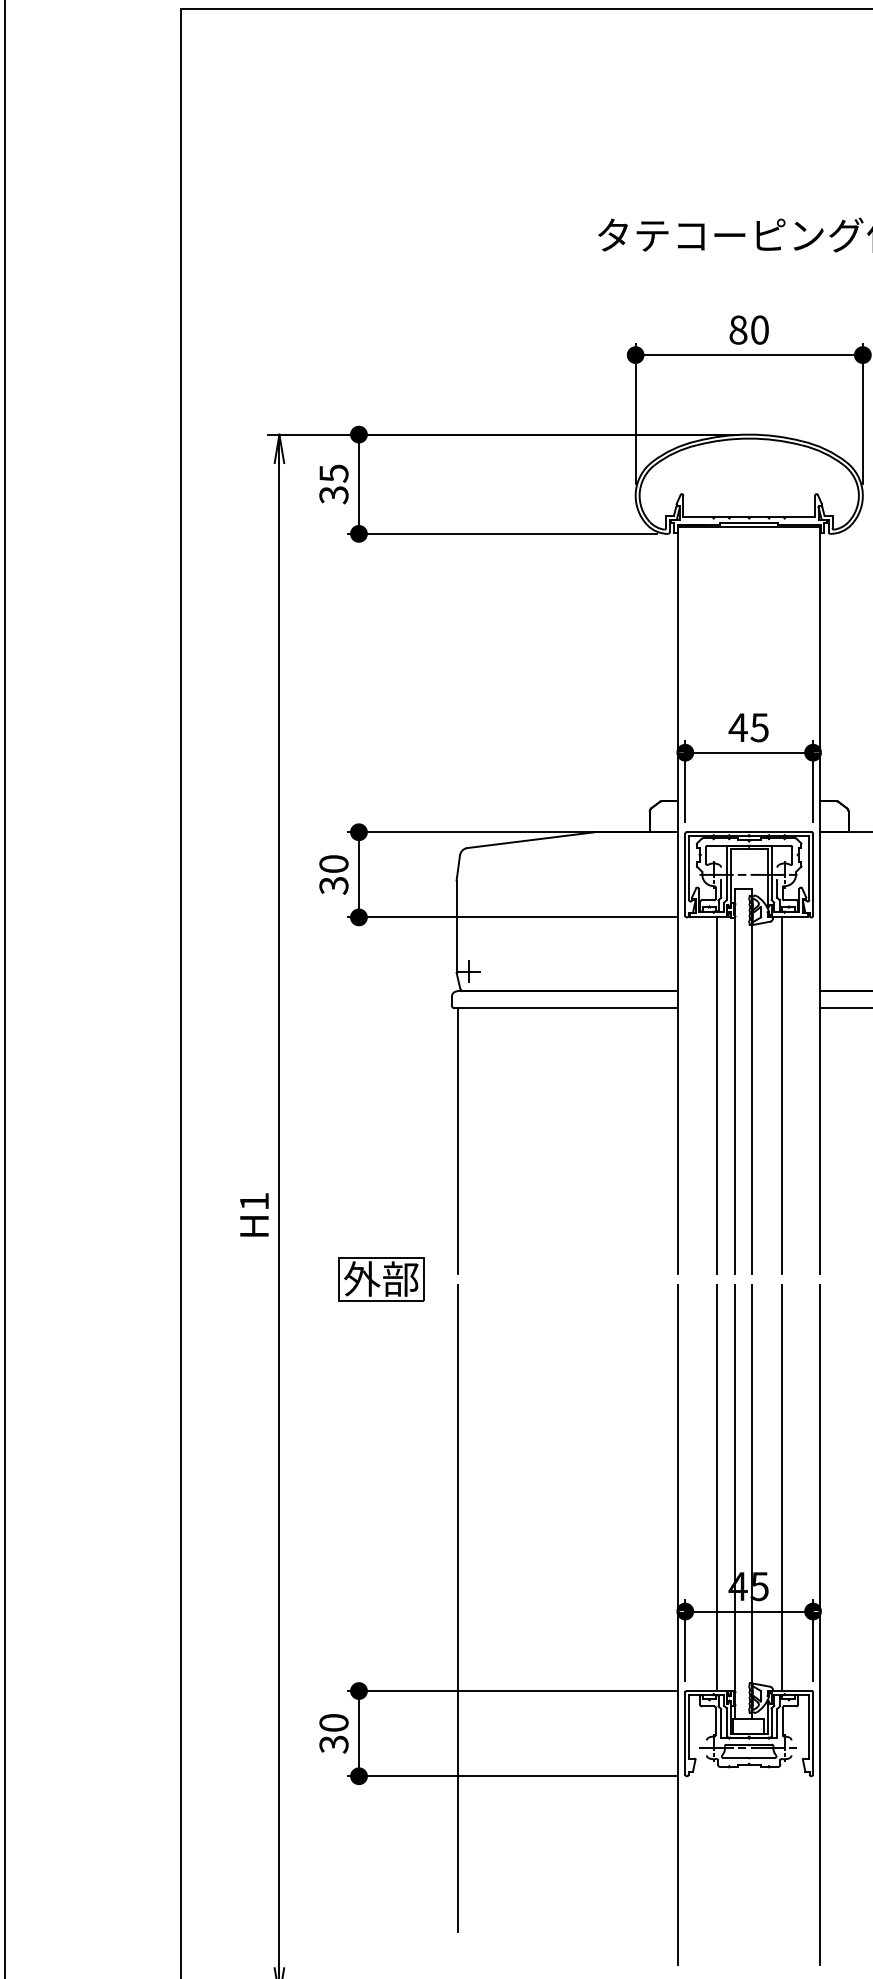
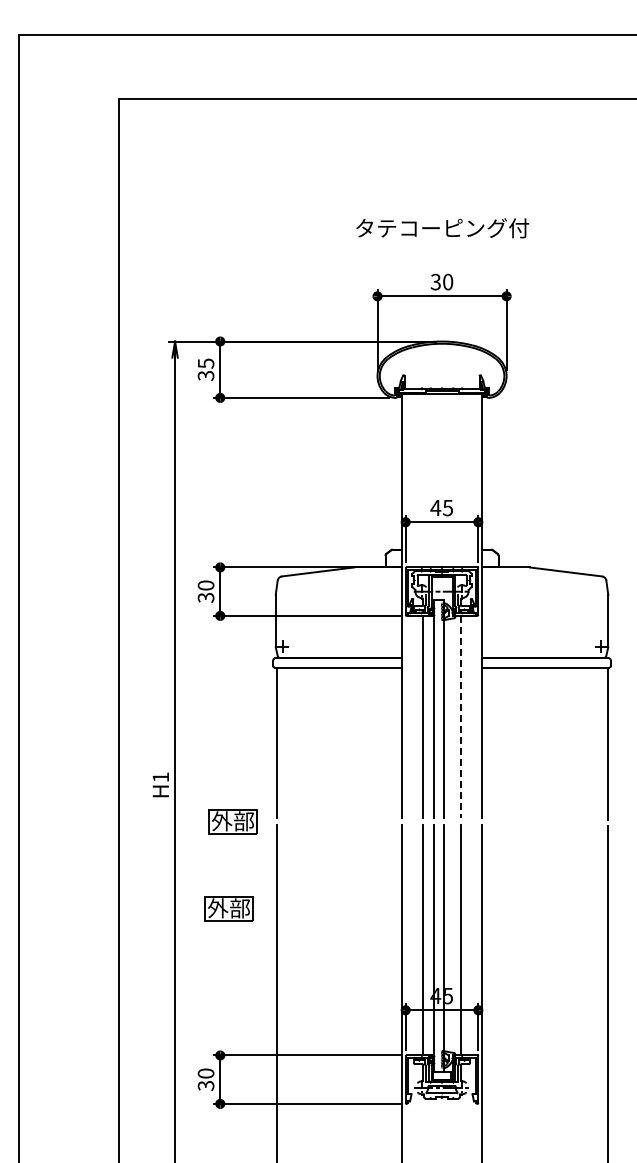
text: (737, 329) -> (435, 281), 80 -> 30
line: (781, 1096) -> (460, 717), solid -> dashed
part: (373, 1432) -> (228, 908), added

